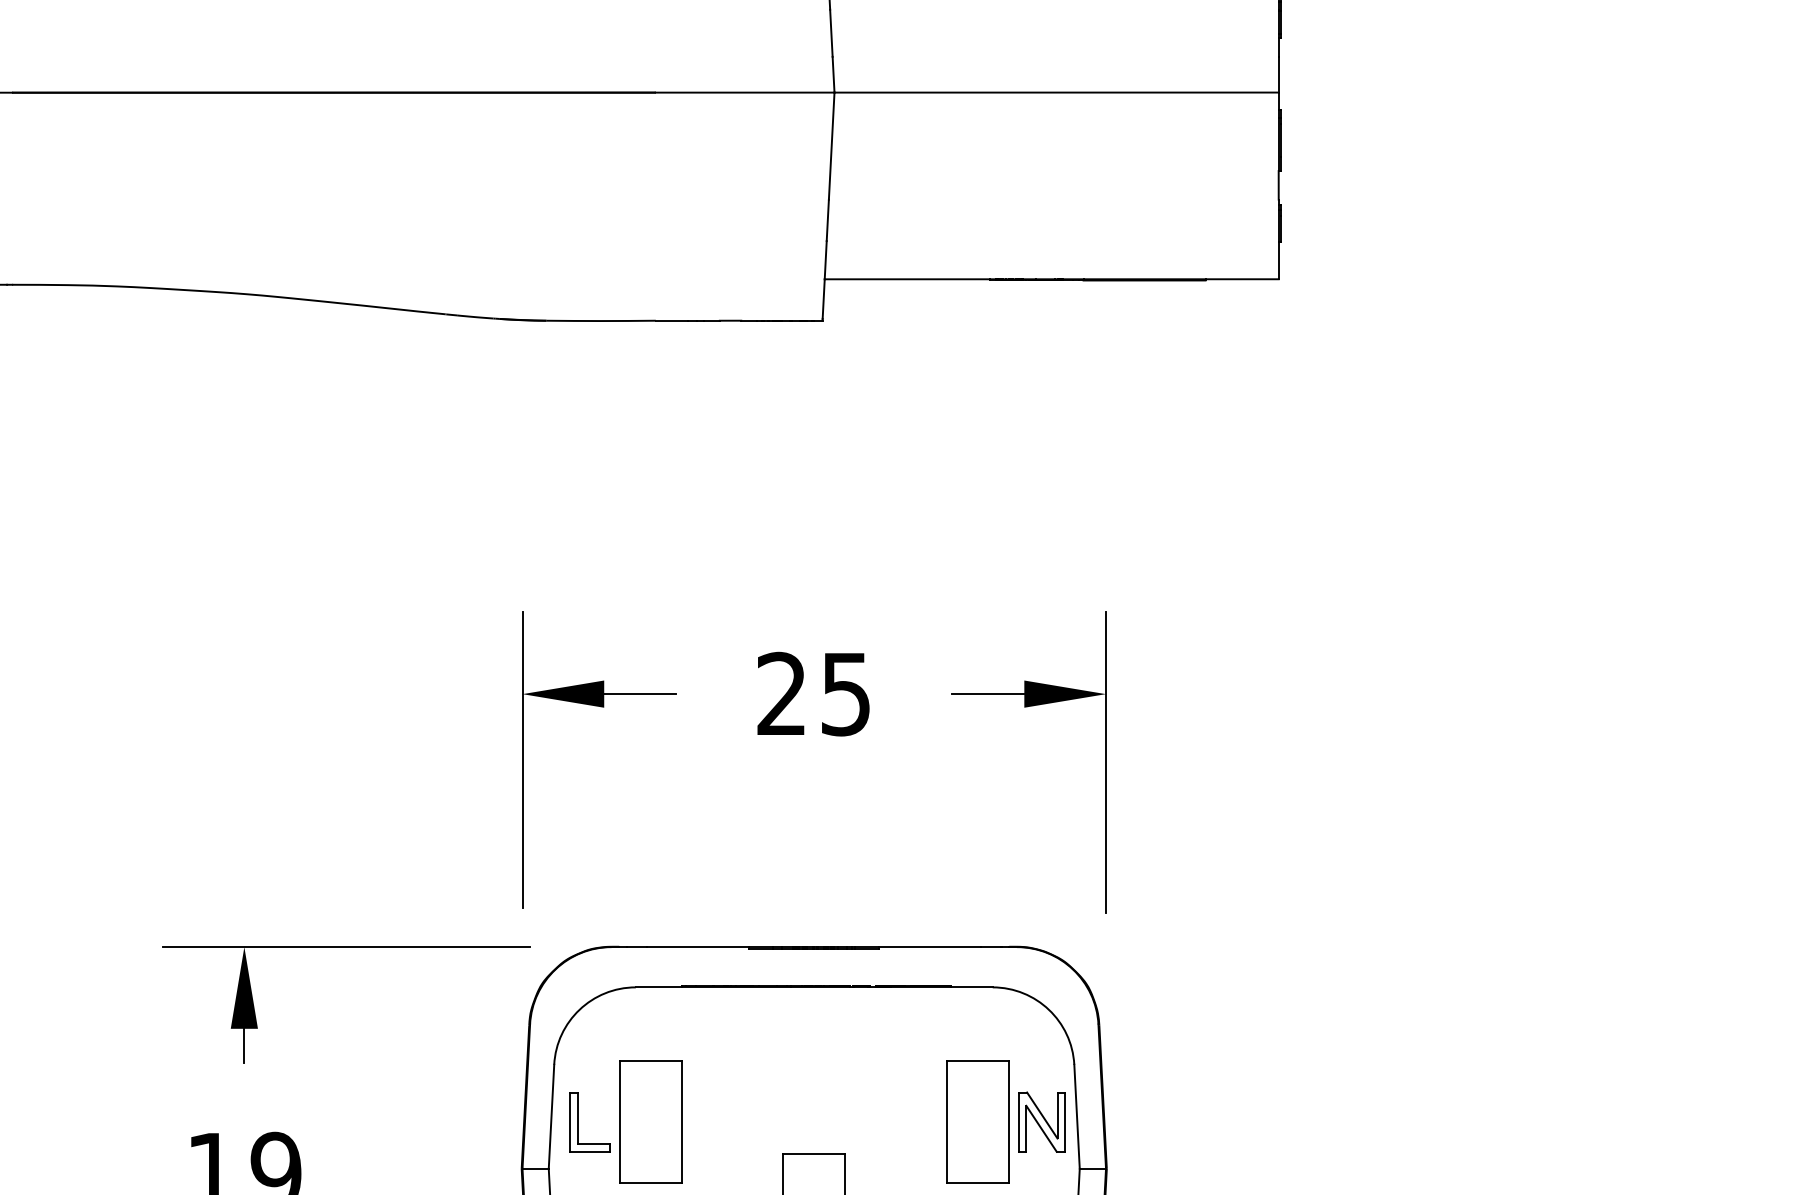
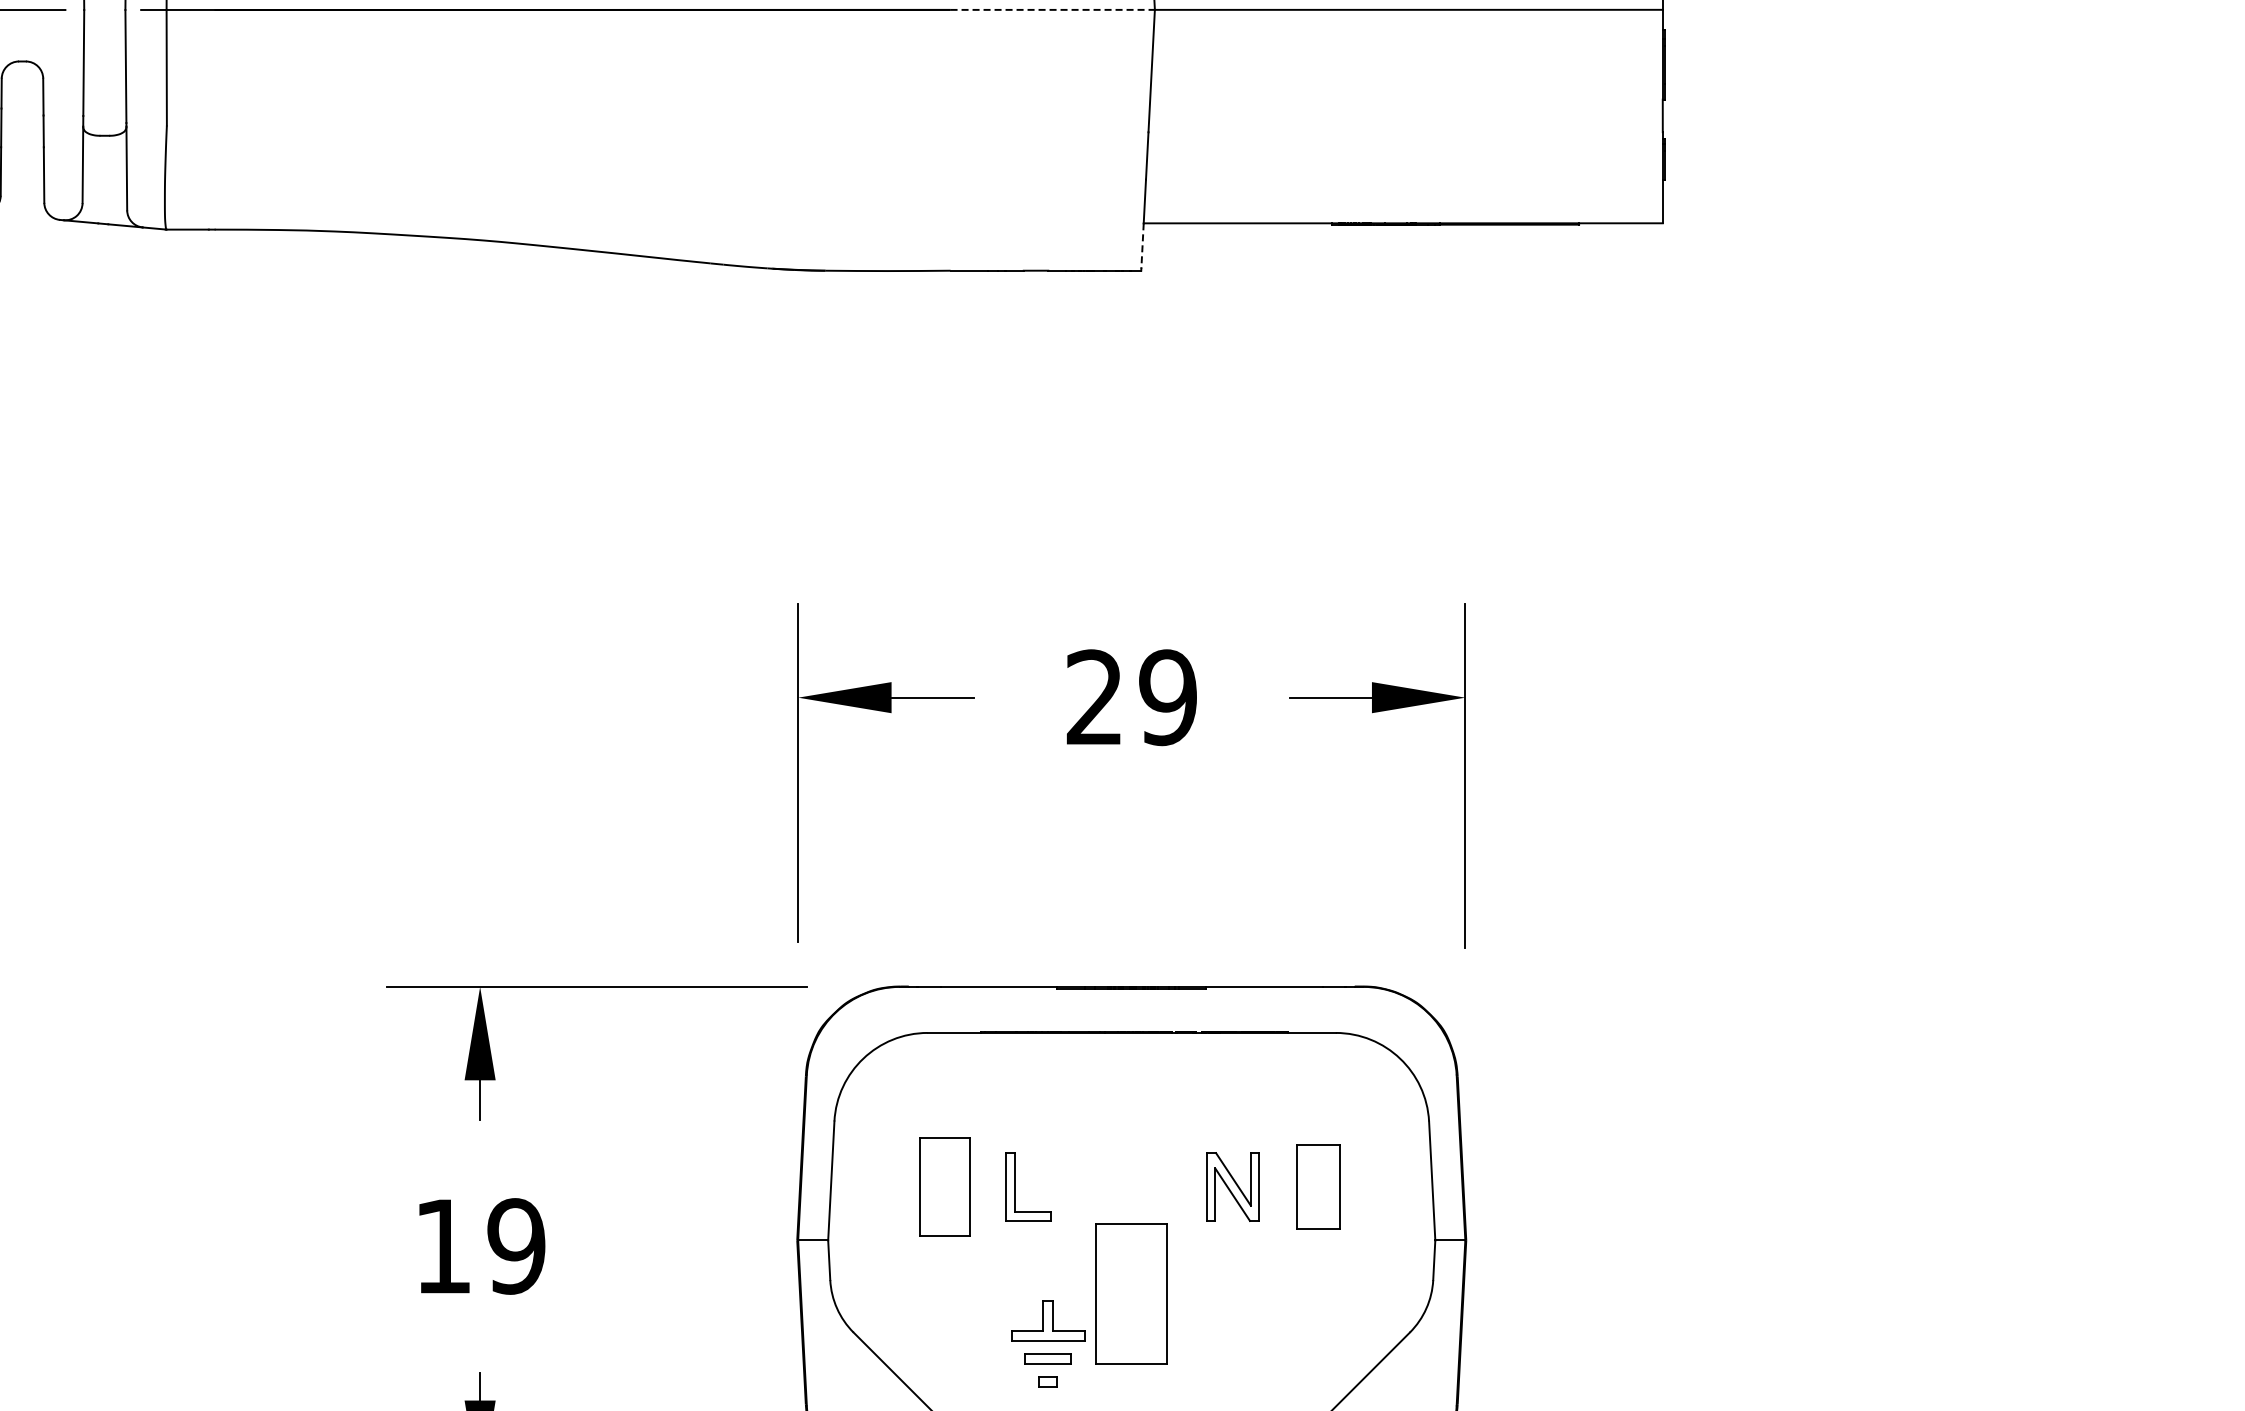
line: (745, 92) -> (1053, 9), solid -> dashed
line: (823, 298) -> (1142, 245), solid -> dashed
text: (845, 693) -> (1167, 697), 25 -> 29
part: (578, 1121) -> (1015, 1186), moved
part: (650, 1121) -> (944, 1186), size x0.7
part: (977, 1121) -> (1318, 1186), size x0.6
part: (1041, 1121) -> (1232, 1186), moved

